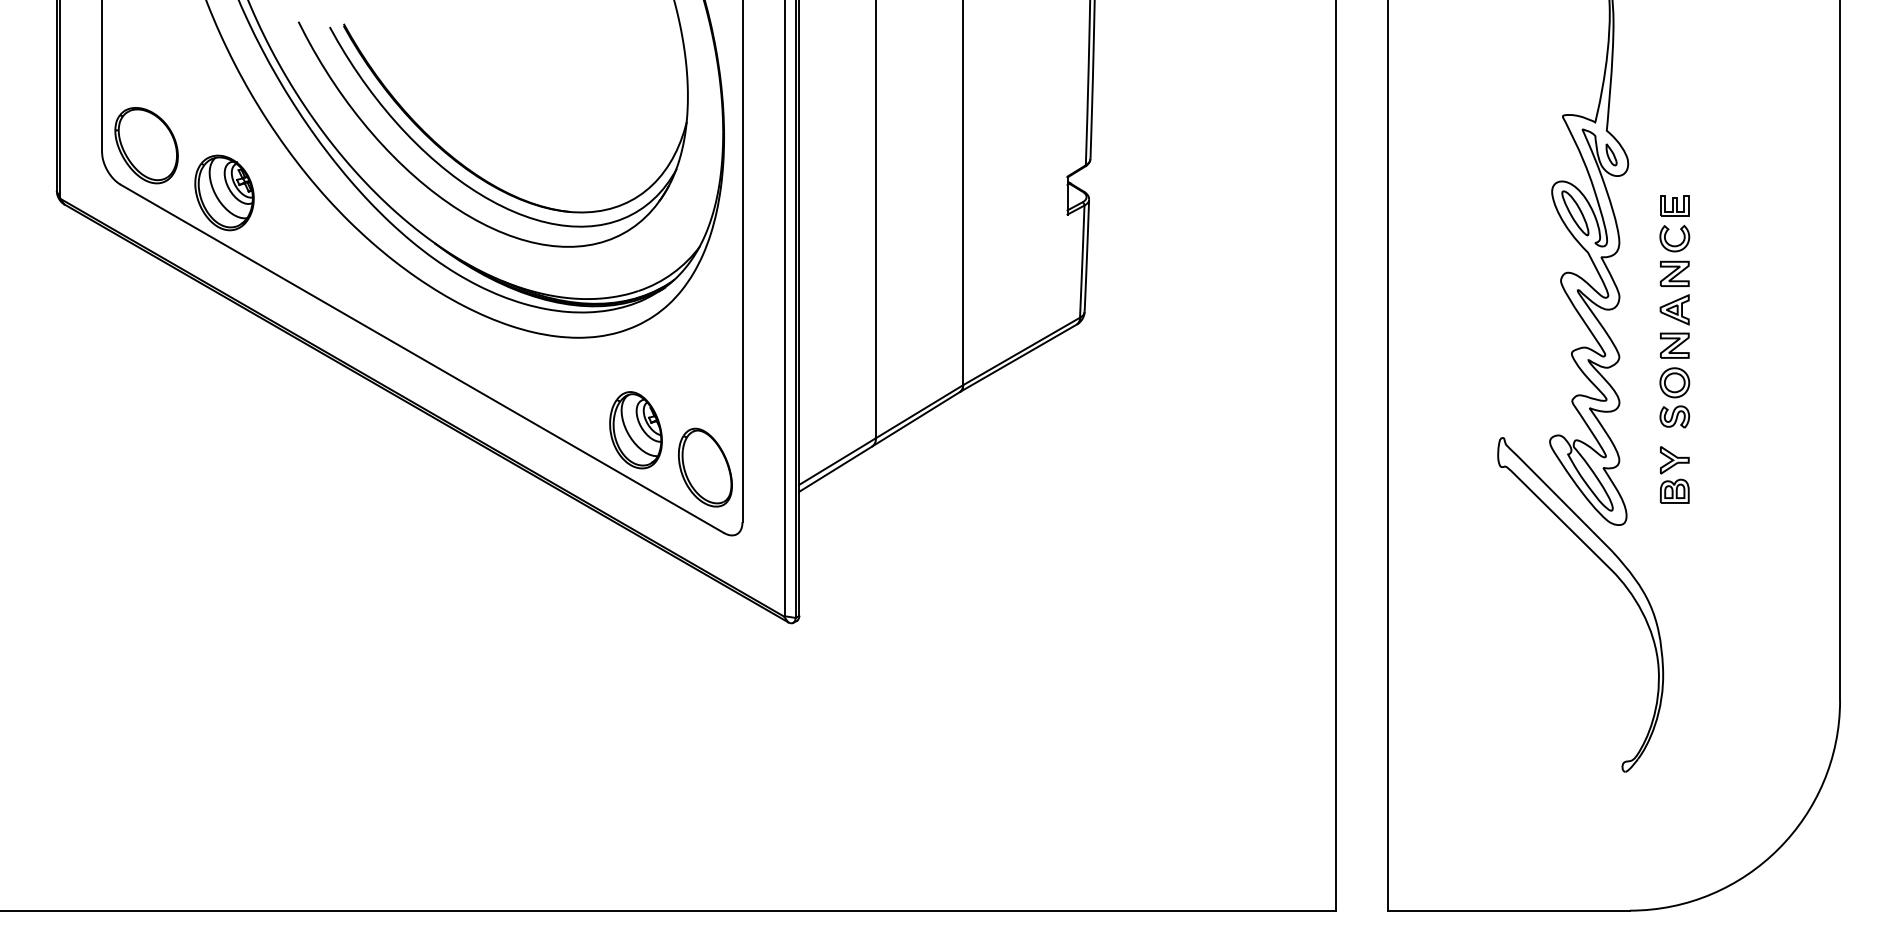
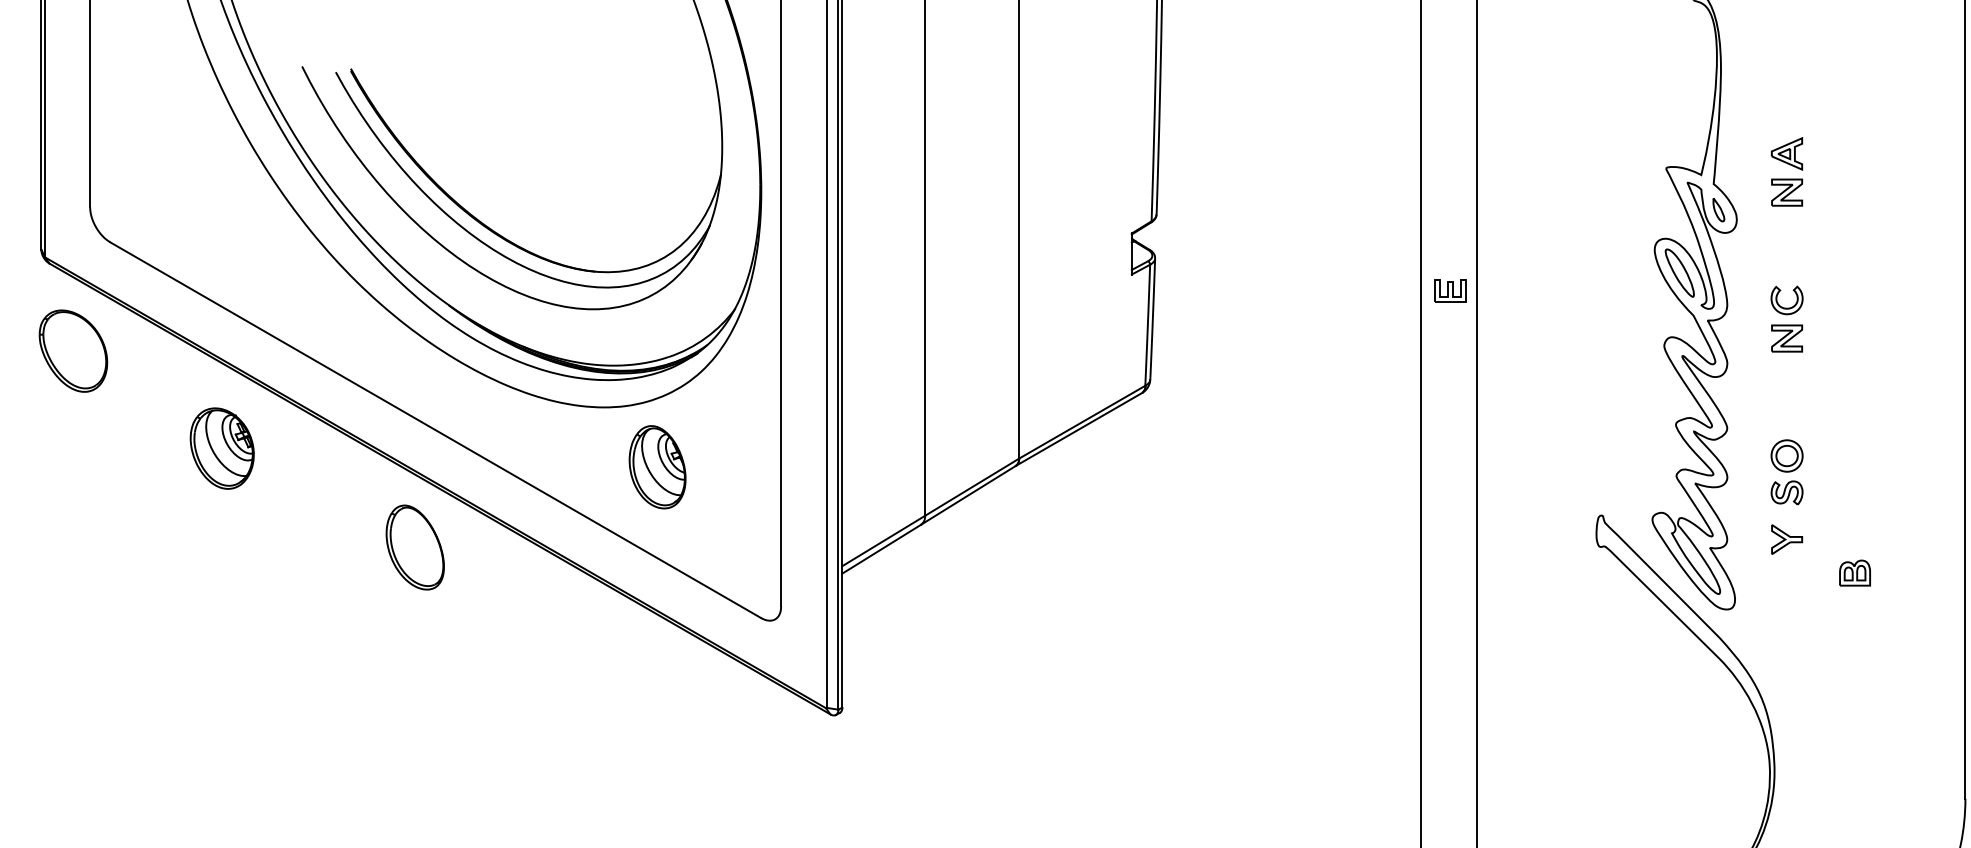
part: (146, 145) -> (73, 351), moved
part: (224, 192) -> (222, 448), moved
part: (1674, 205) -> (1450, 290), moved
part: (1674, 326) -> (1786, 171), moved
part: (635, 430) -> (657, 467), moved
part: (705, 467) -> (415, 547), moved
part: (1674, 490) -> (1854, 572), moved

